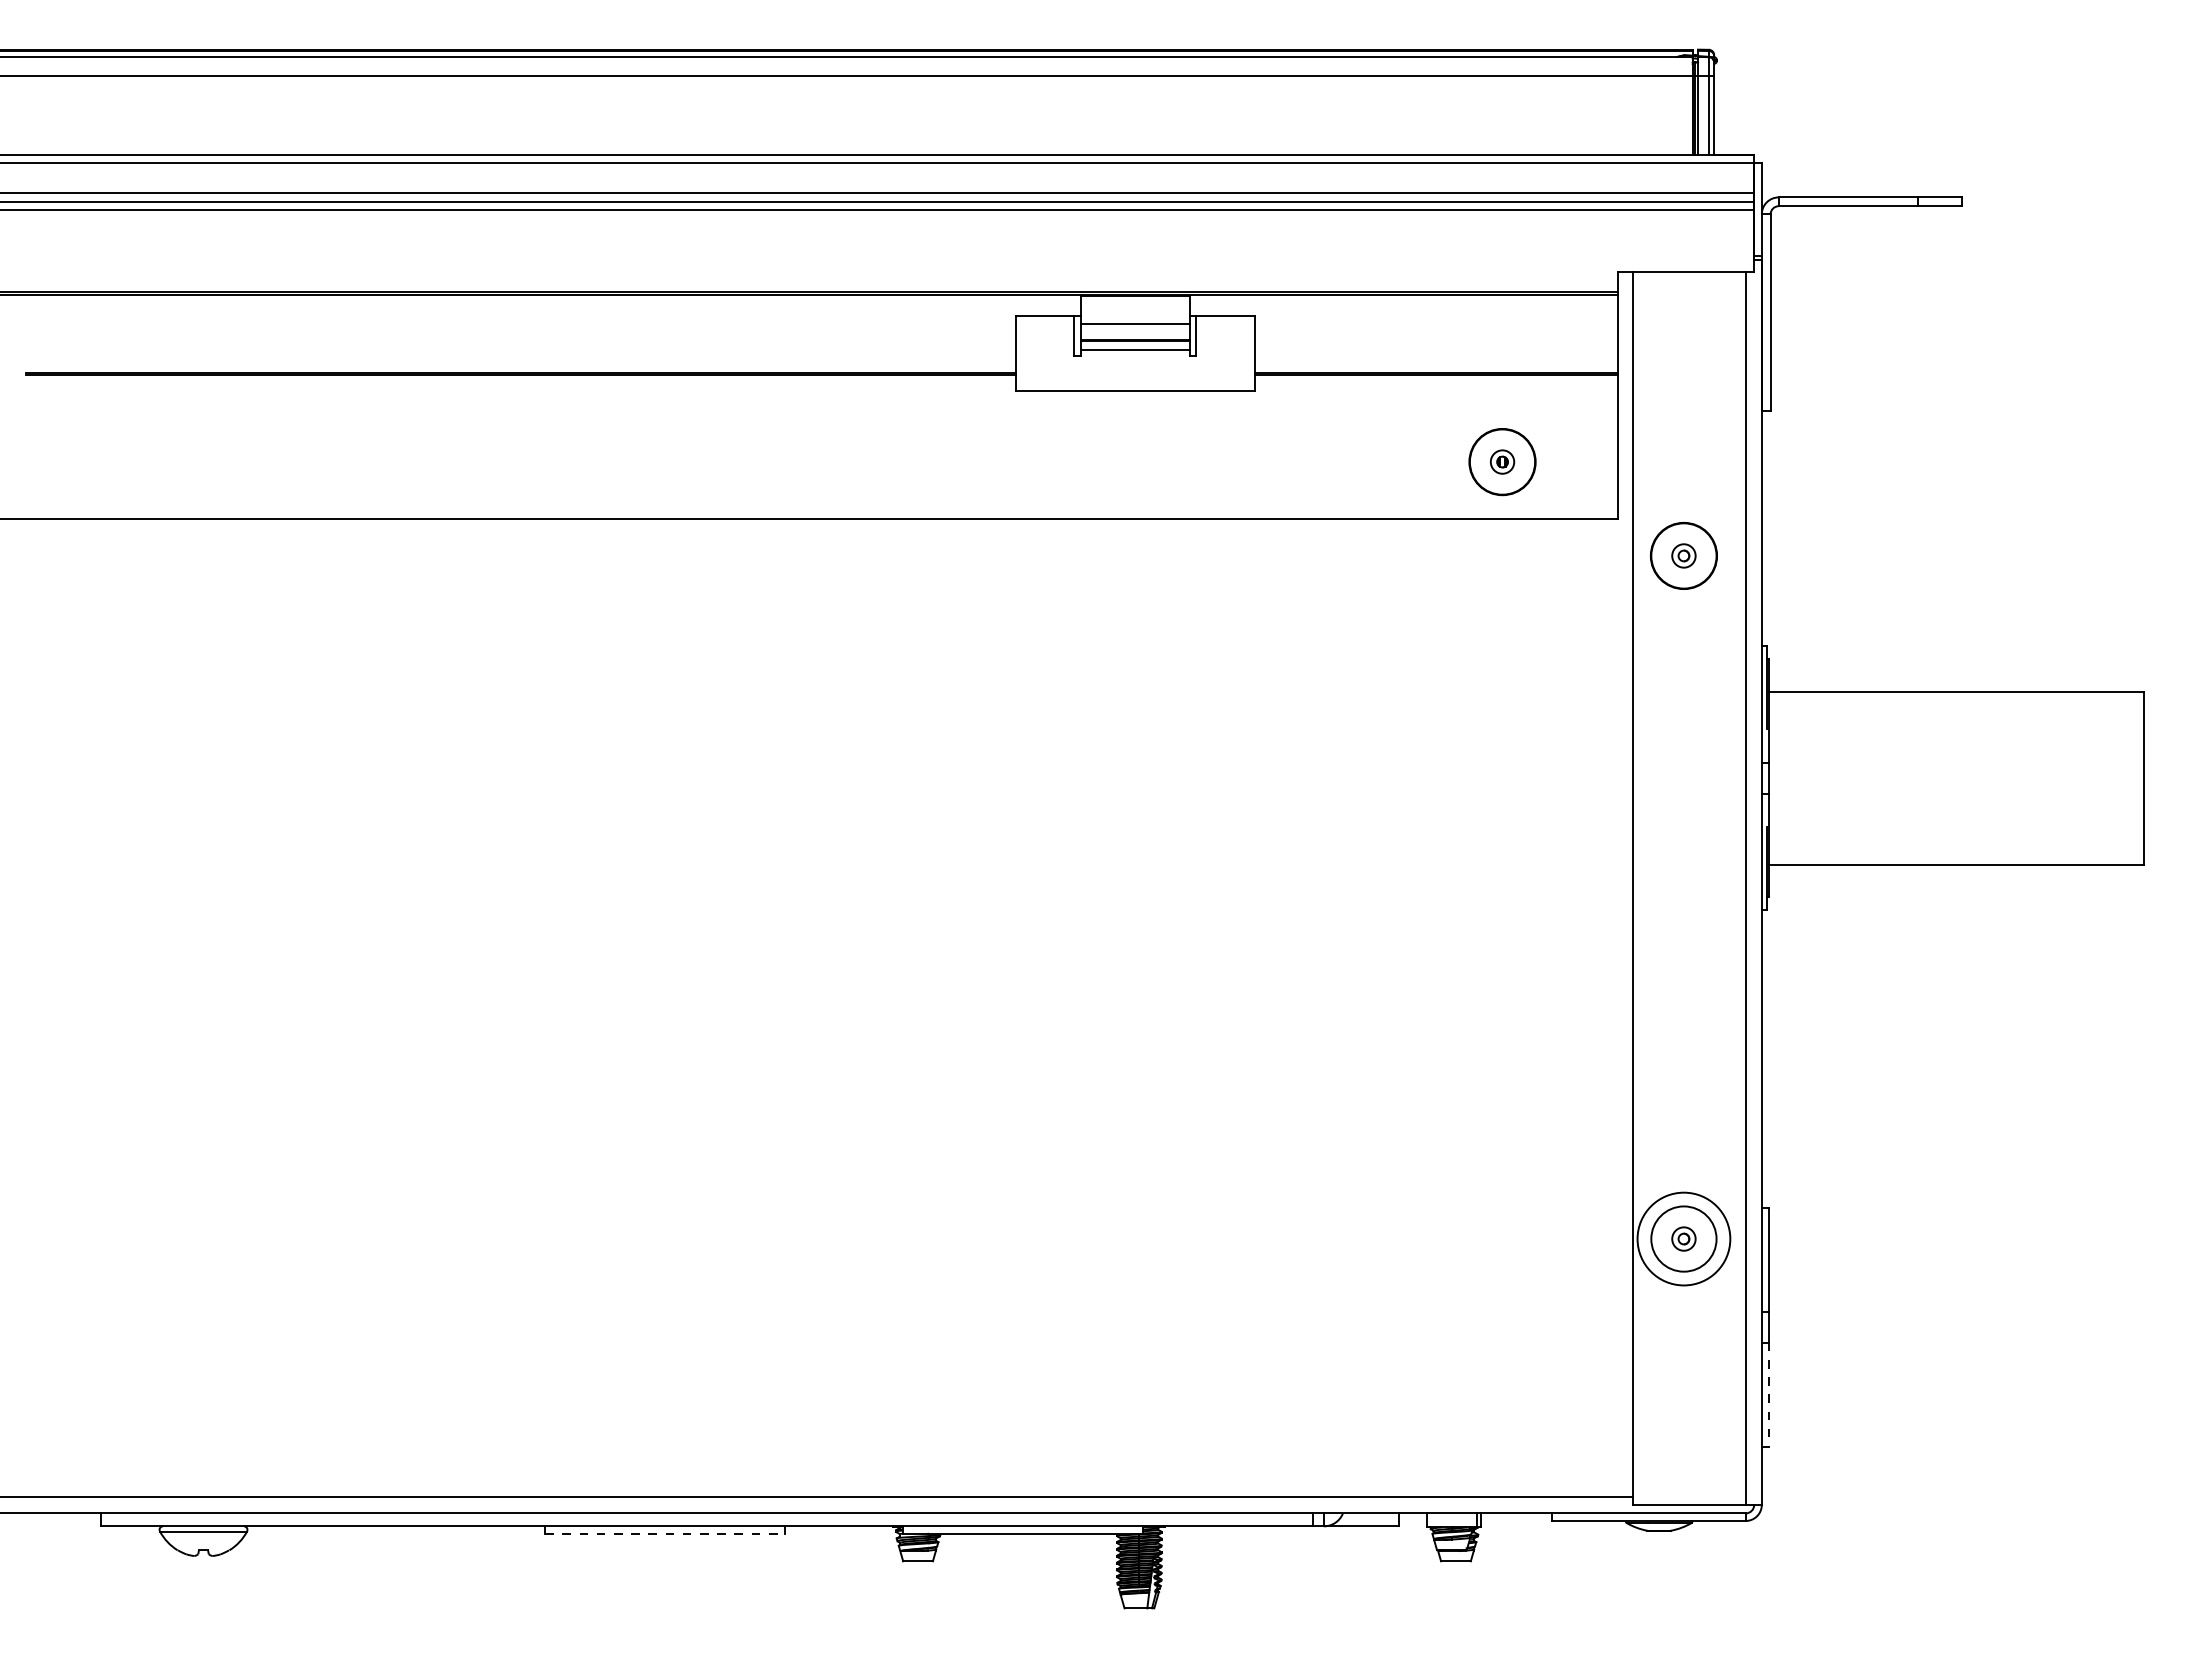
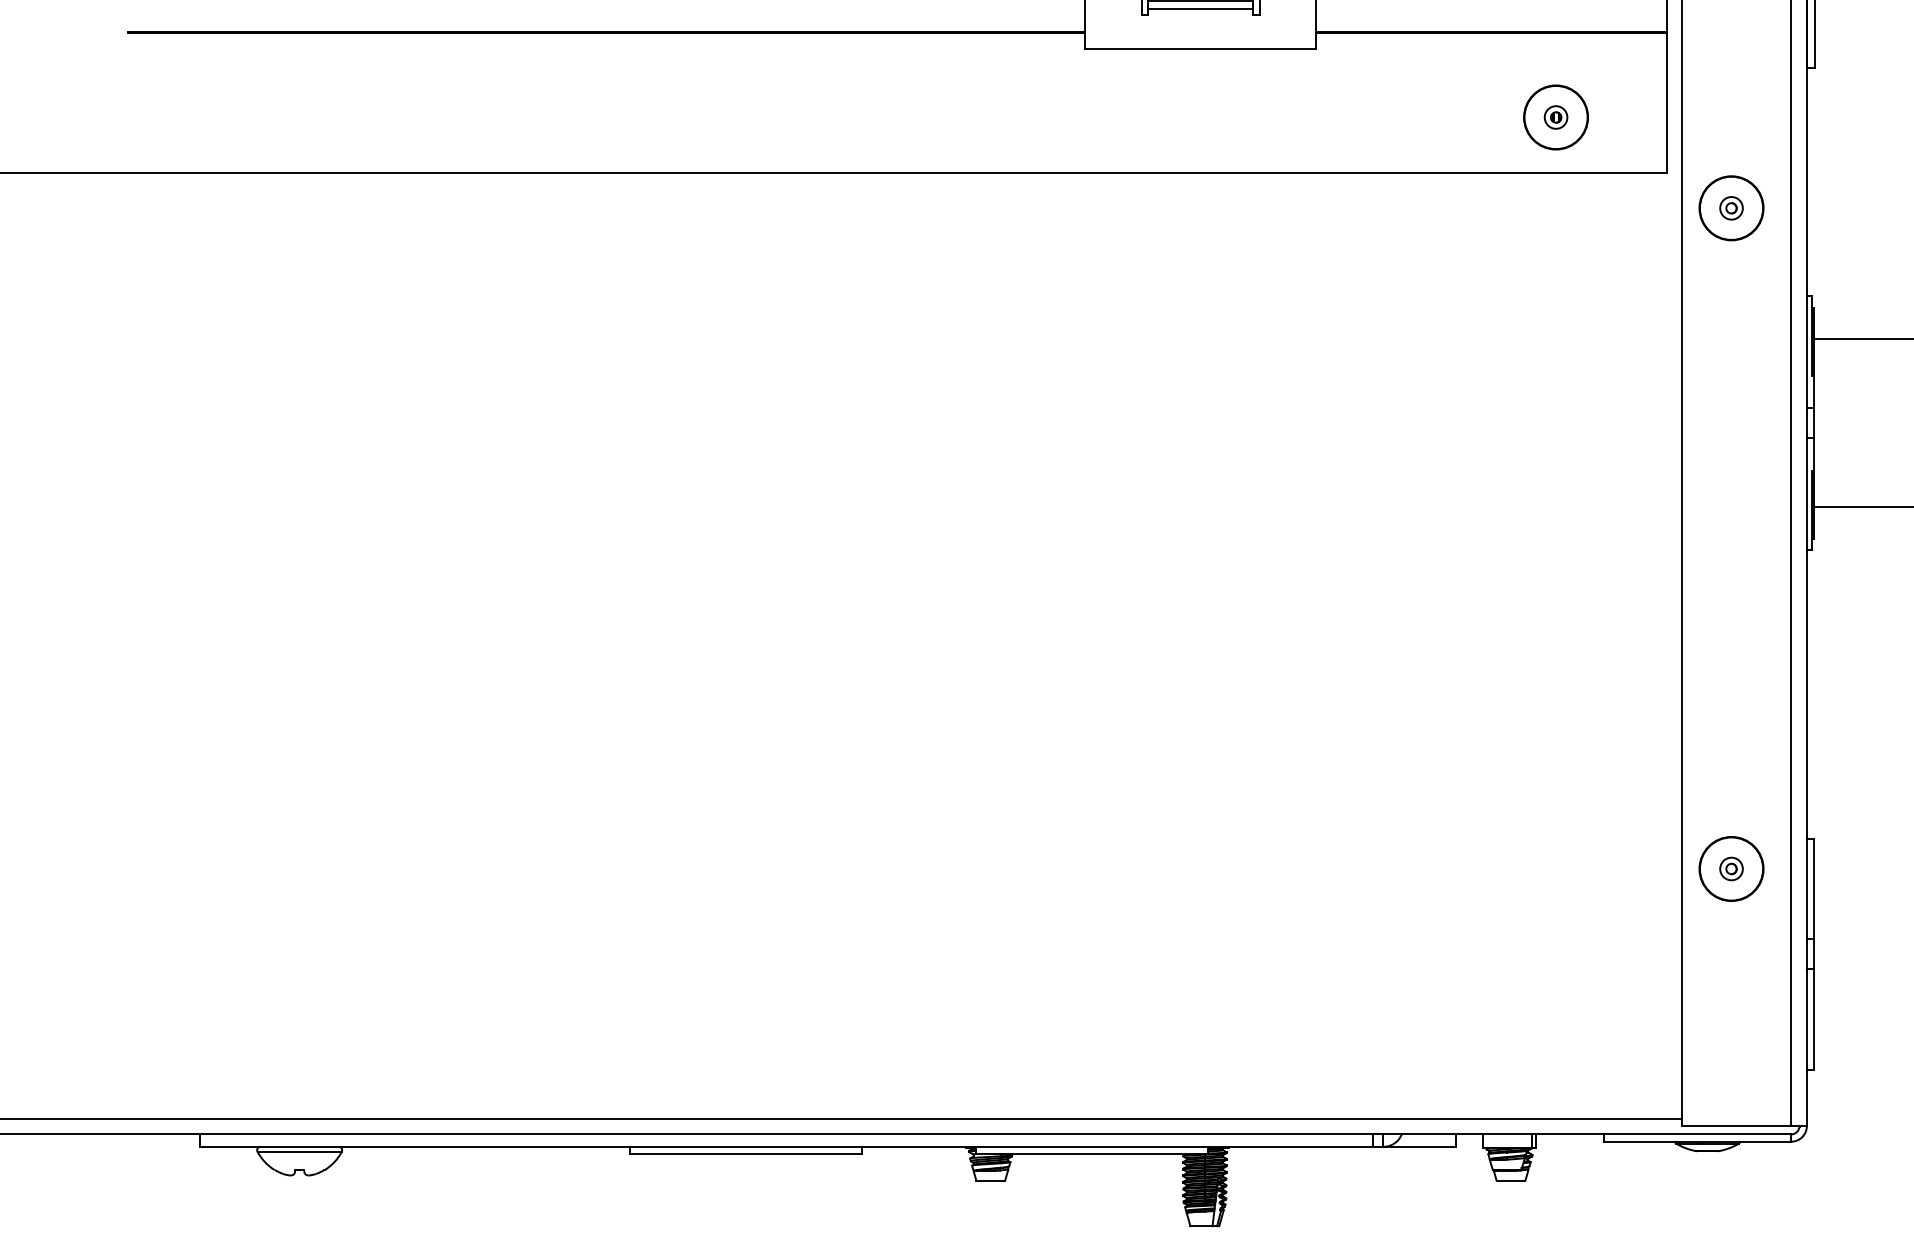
circle: (1683, 1238) -> (1731, 868), size x0.71
line: (1769, 1394) -> (1814, 1019), dashed -> solid
line: (665, 1533) -> (746, 1153), dashed -> solid

